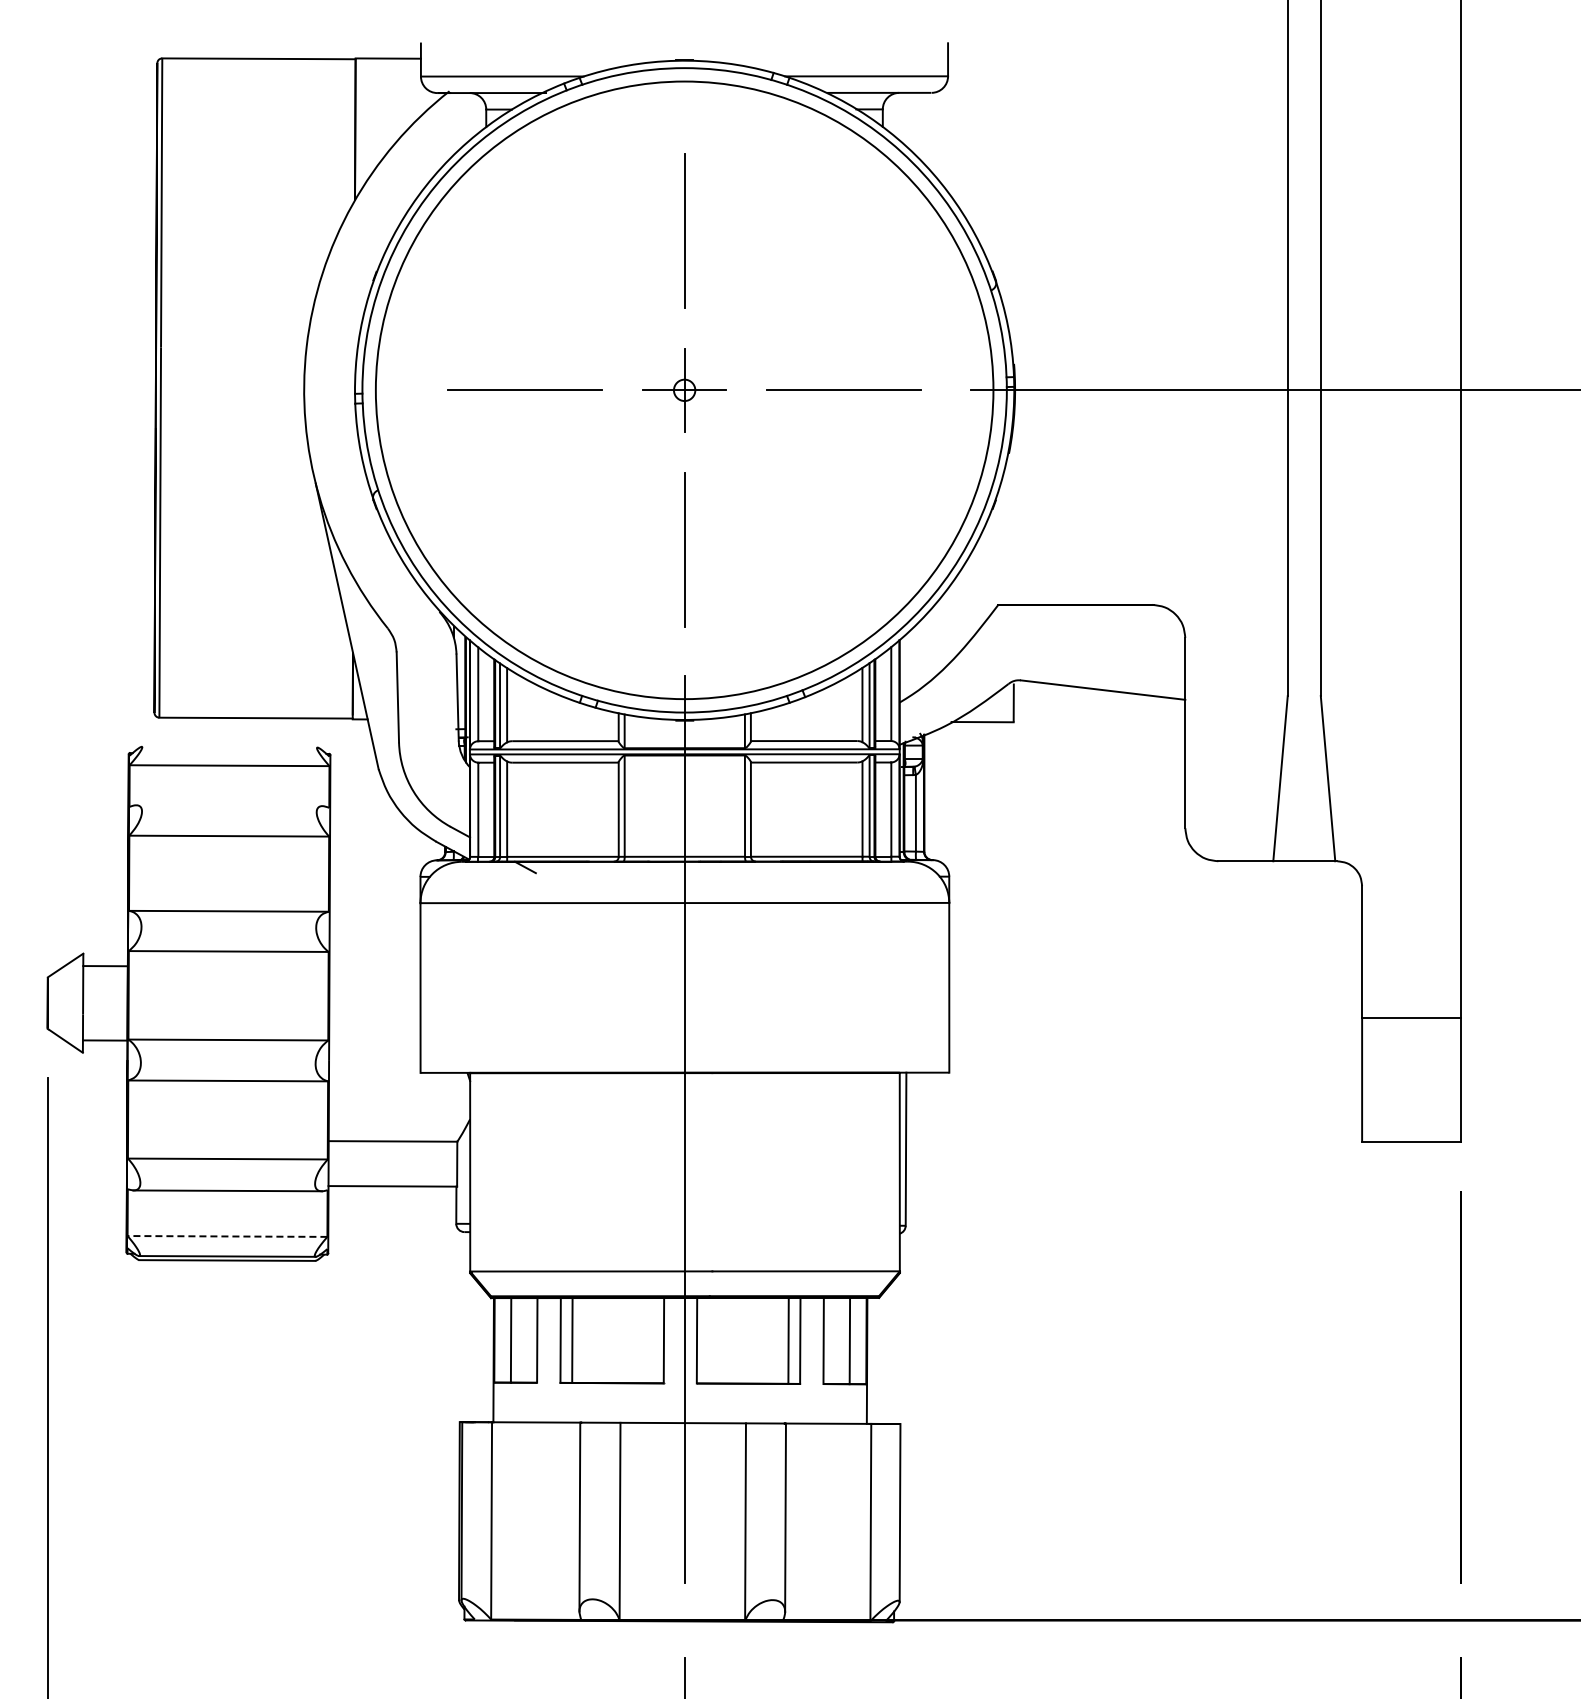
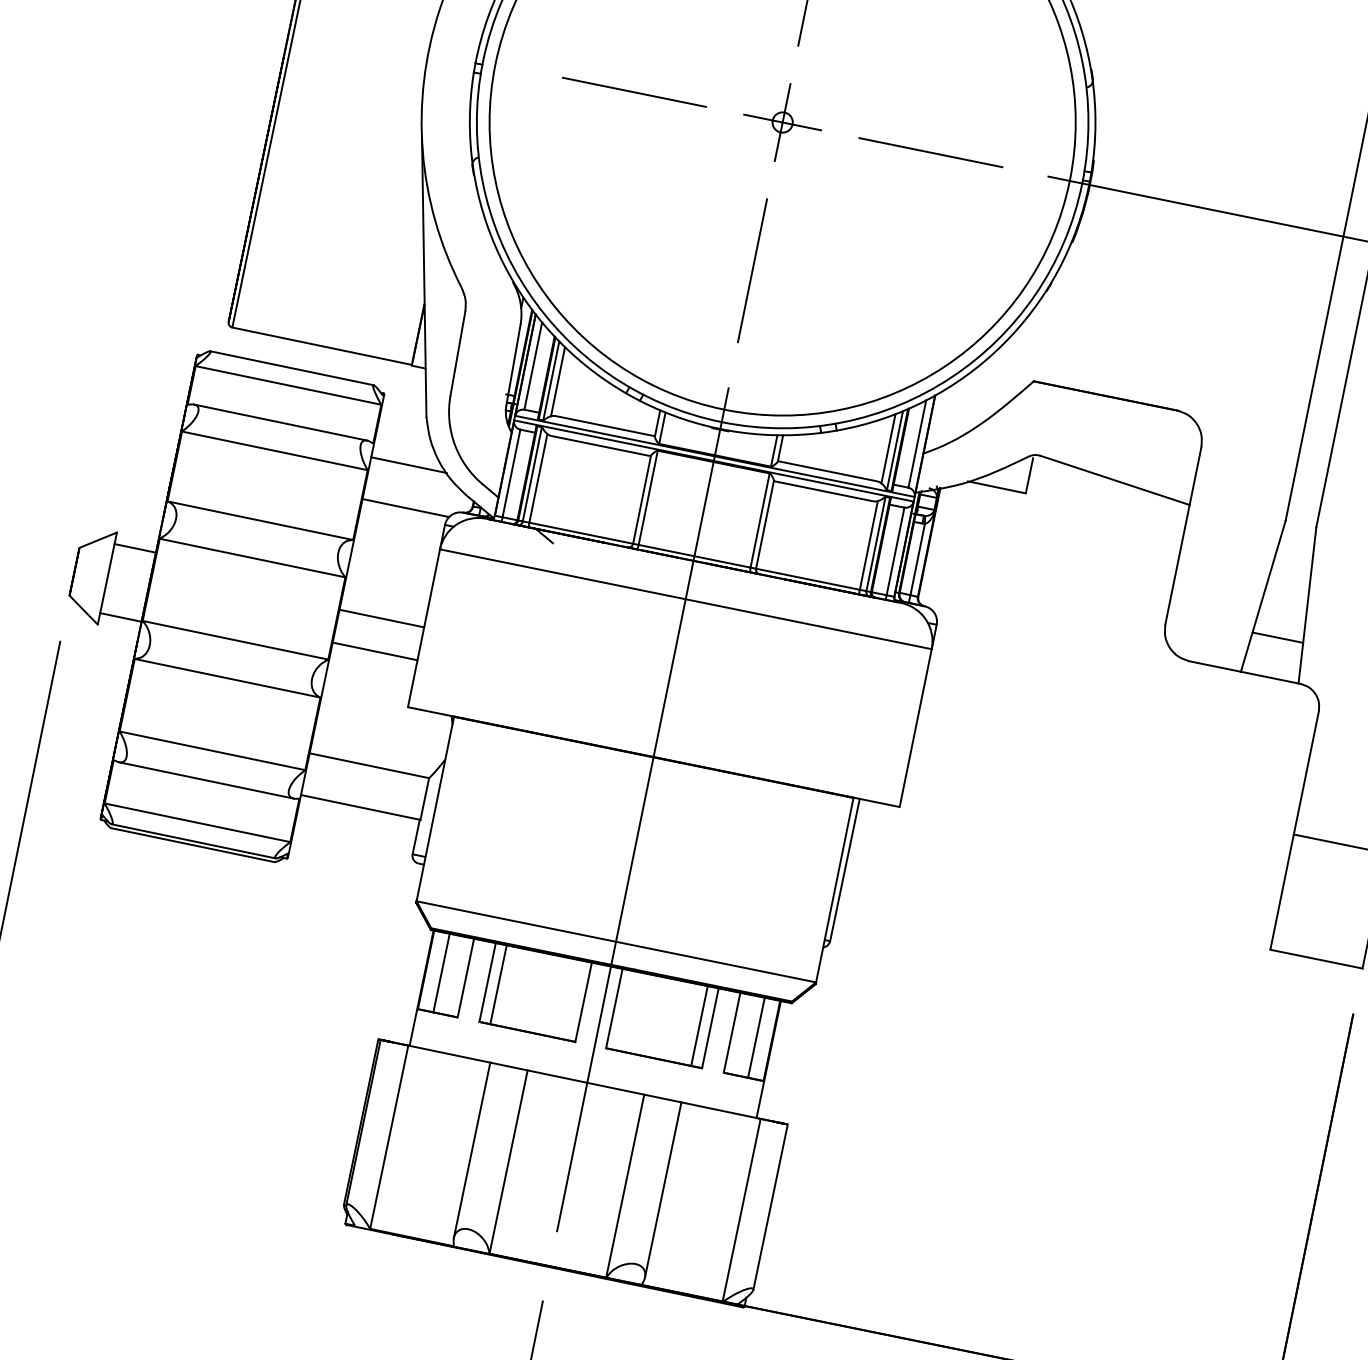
line: (229, 746) -> (292, 367), added
line: (229, 805) -> (280, 422), added
line: (1304, 818) -> (1278, 637), added
line: (370, 822) -> (408, 464), added
line: (376, 867) -> (405, 507), added
line: (374, 986) -> (381, 618), added
line: (374, 1021) -> (374, 650), added
line: (227, 1236) -> (197, 822), dashed -> solid

